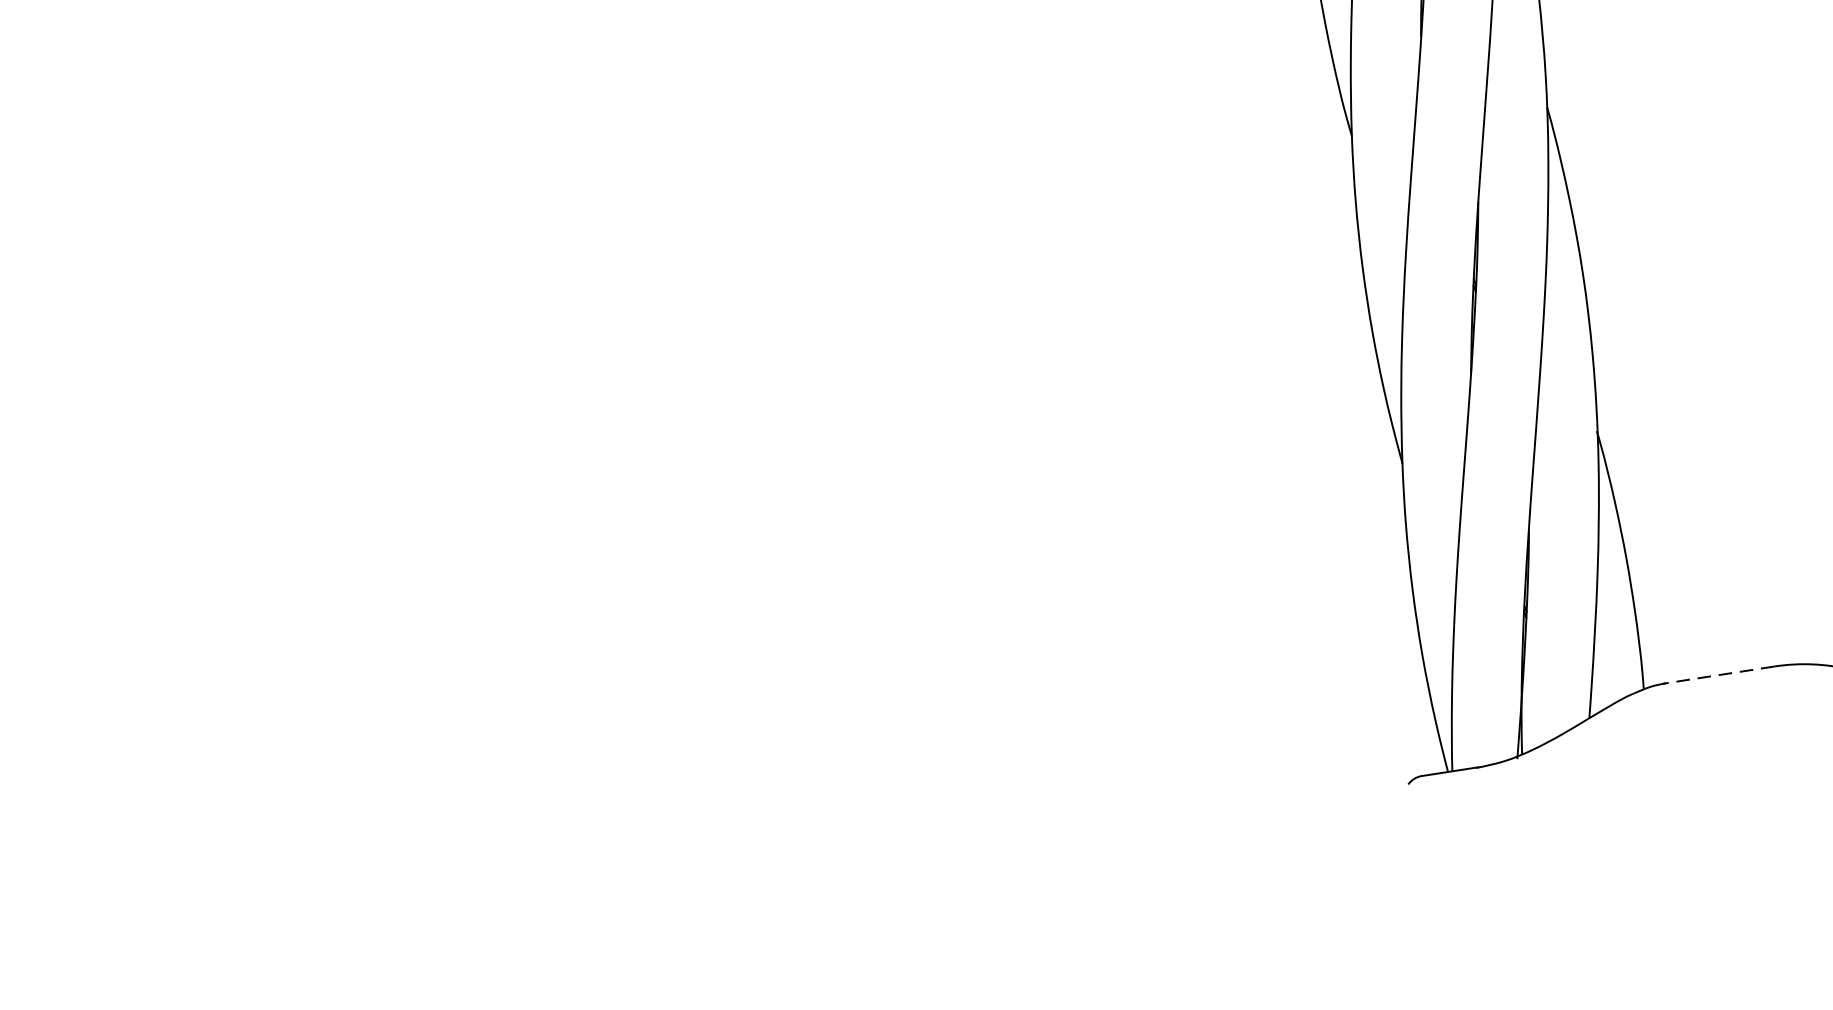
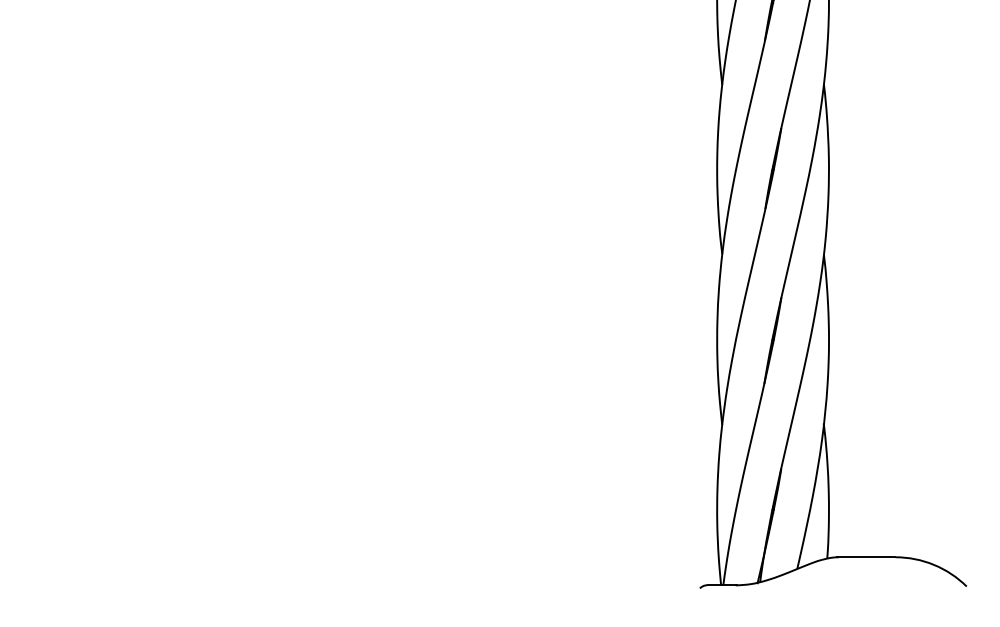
line: (1716, 675) -> (865, 557), dashed -> solid

